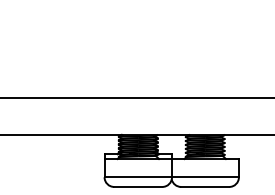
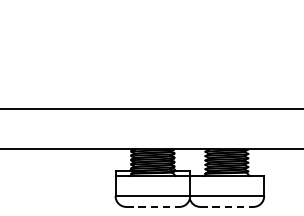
line: (138, 186) -> (153, 206), solid -> dashed
line: (205, 186) -> (227, 206), solid -> dashed

